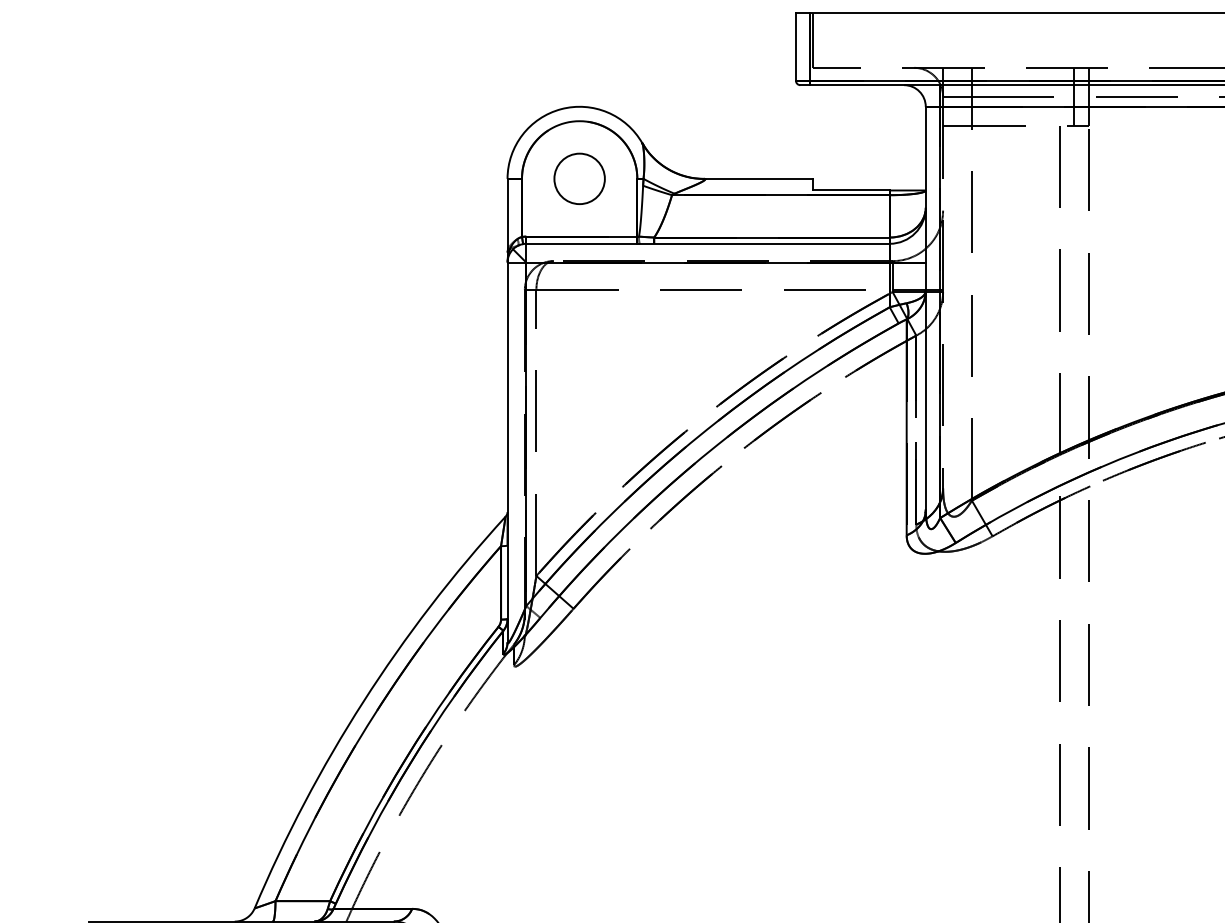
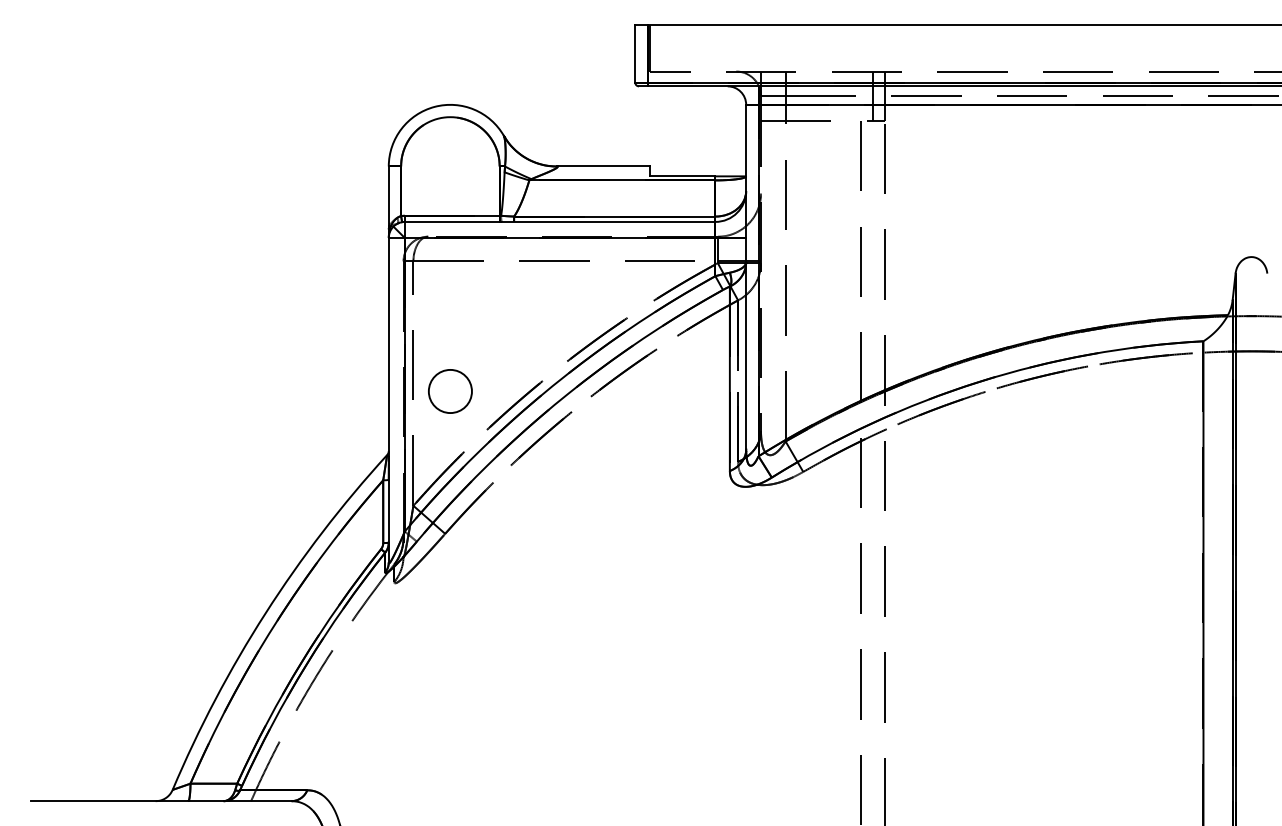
circle: (579, 178) -> (450, 391), moved

